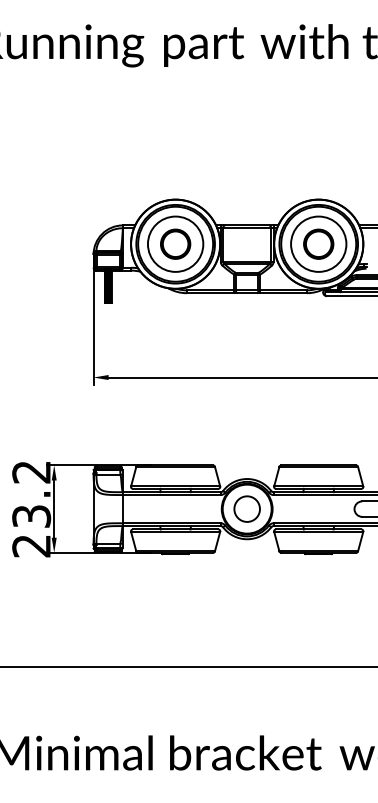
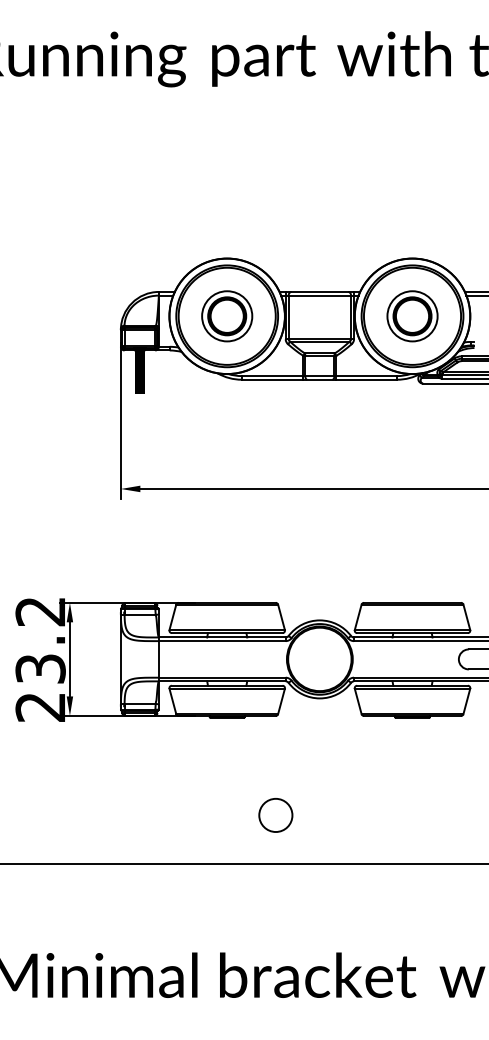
circle: (175, 244) -> (227, 316), size x0.7
circle: (318, 244) -> (412, 316), size x0.7
circle: (246, 509) -> (275, 815), moved

